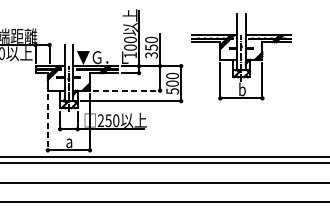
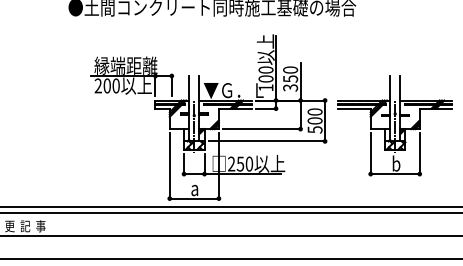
part: (240, 56) -> (394, 125), moved
line: (126, 91) -> (261, 129), dashed -> solid
line: (47, 121) -> (169, 165), dashed -> solid

